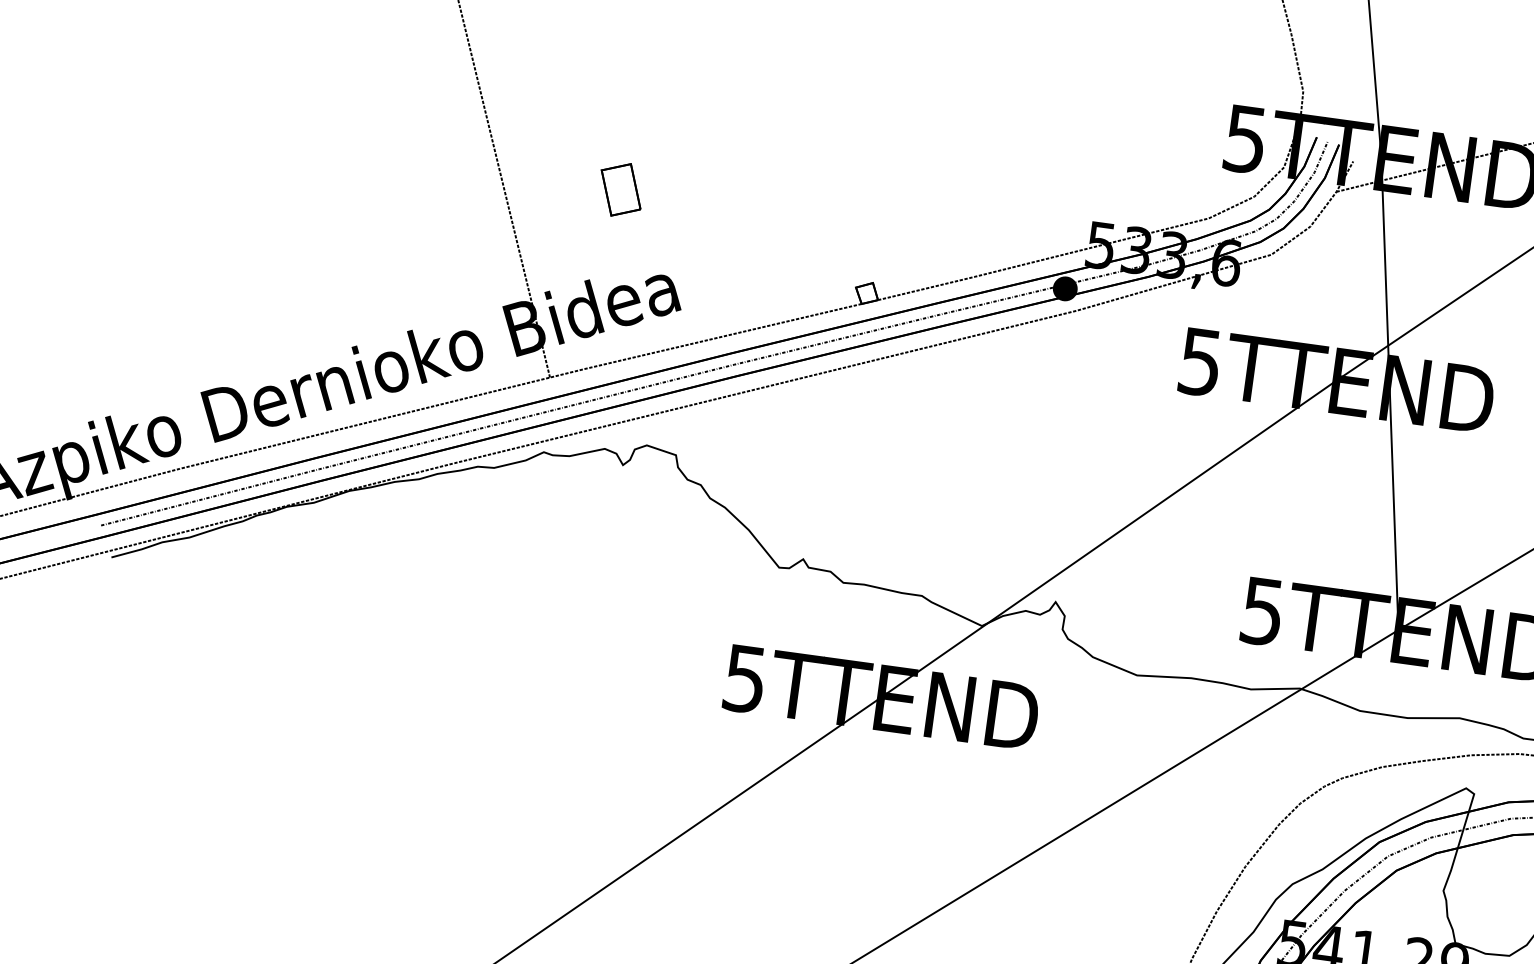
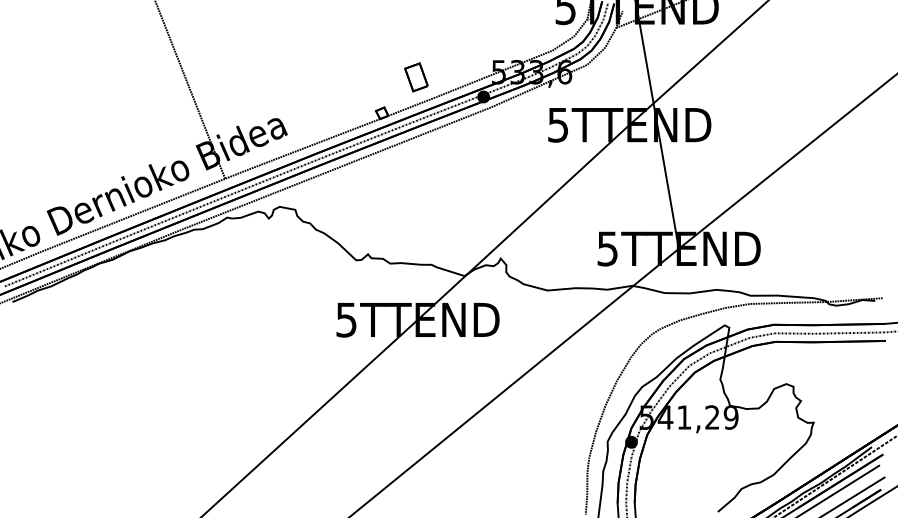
part: (621, 190) -> (416, 77), moved

